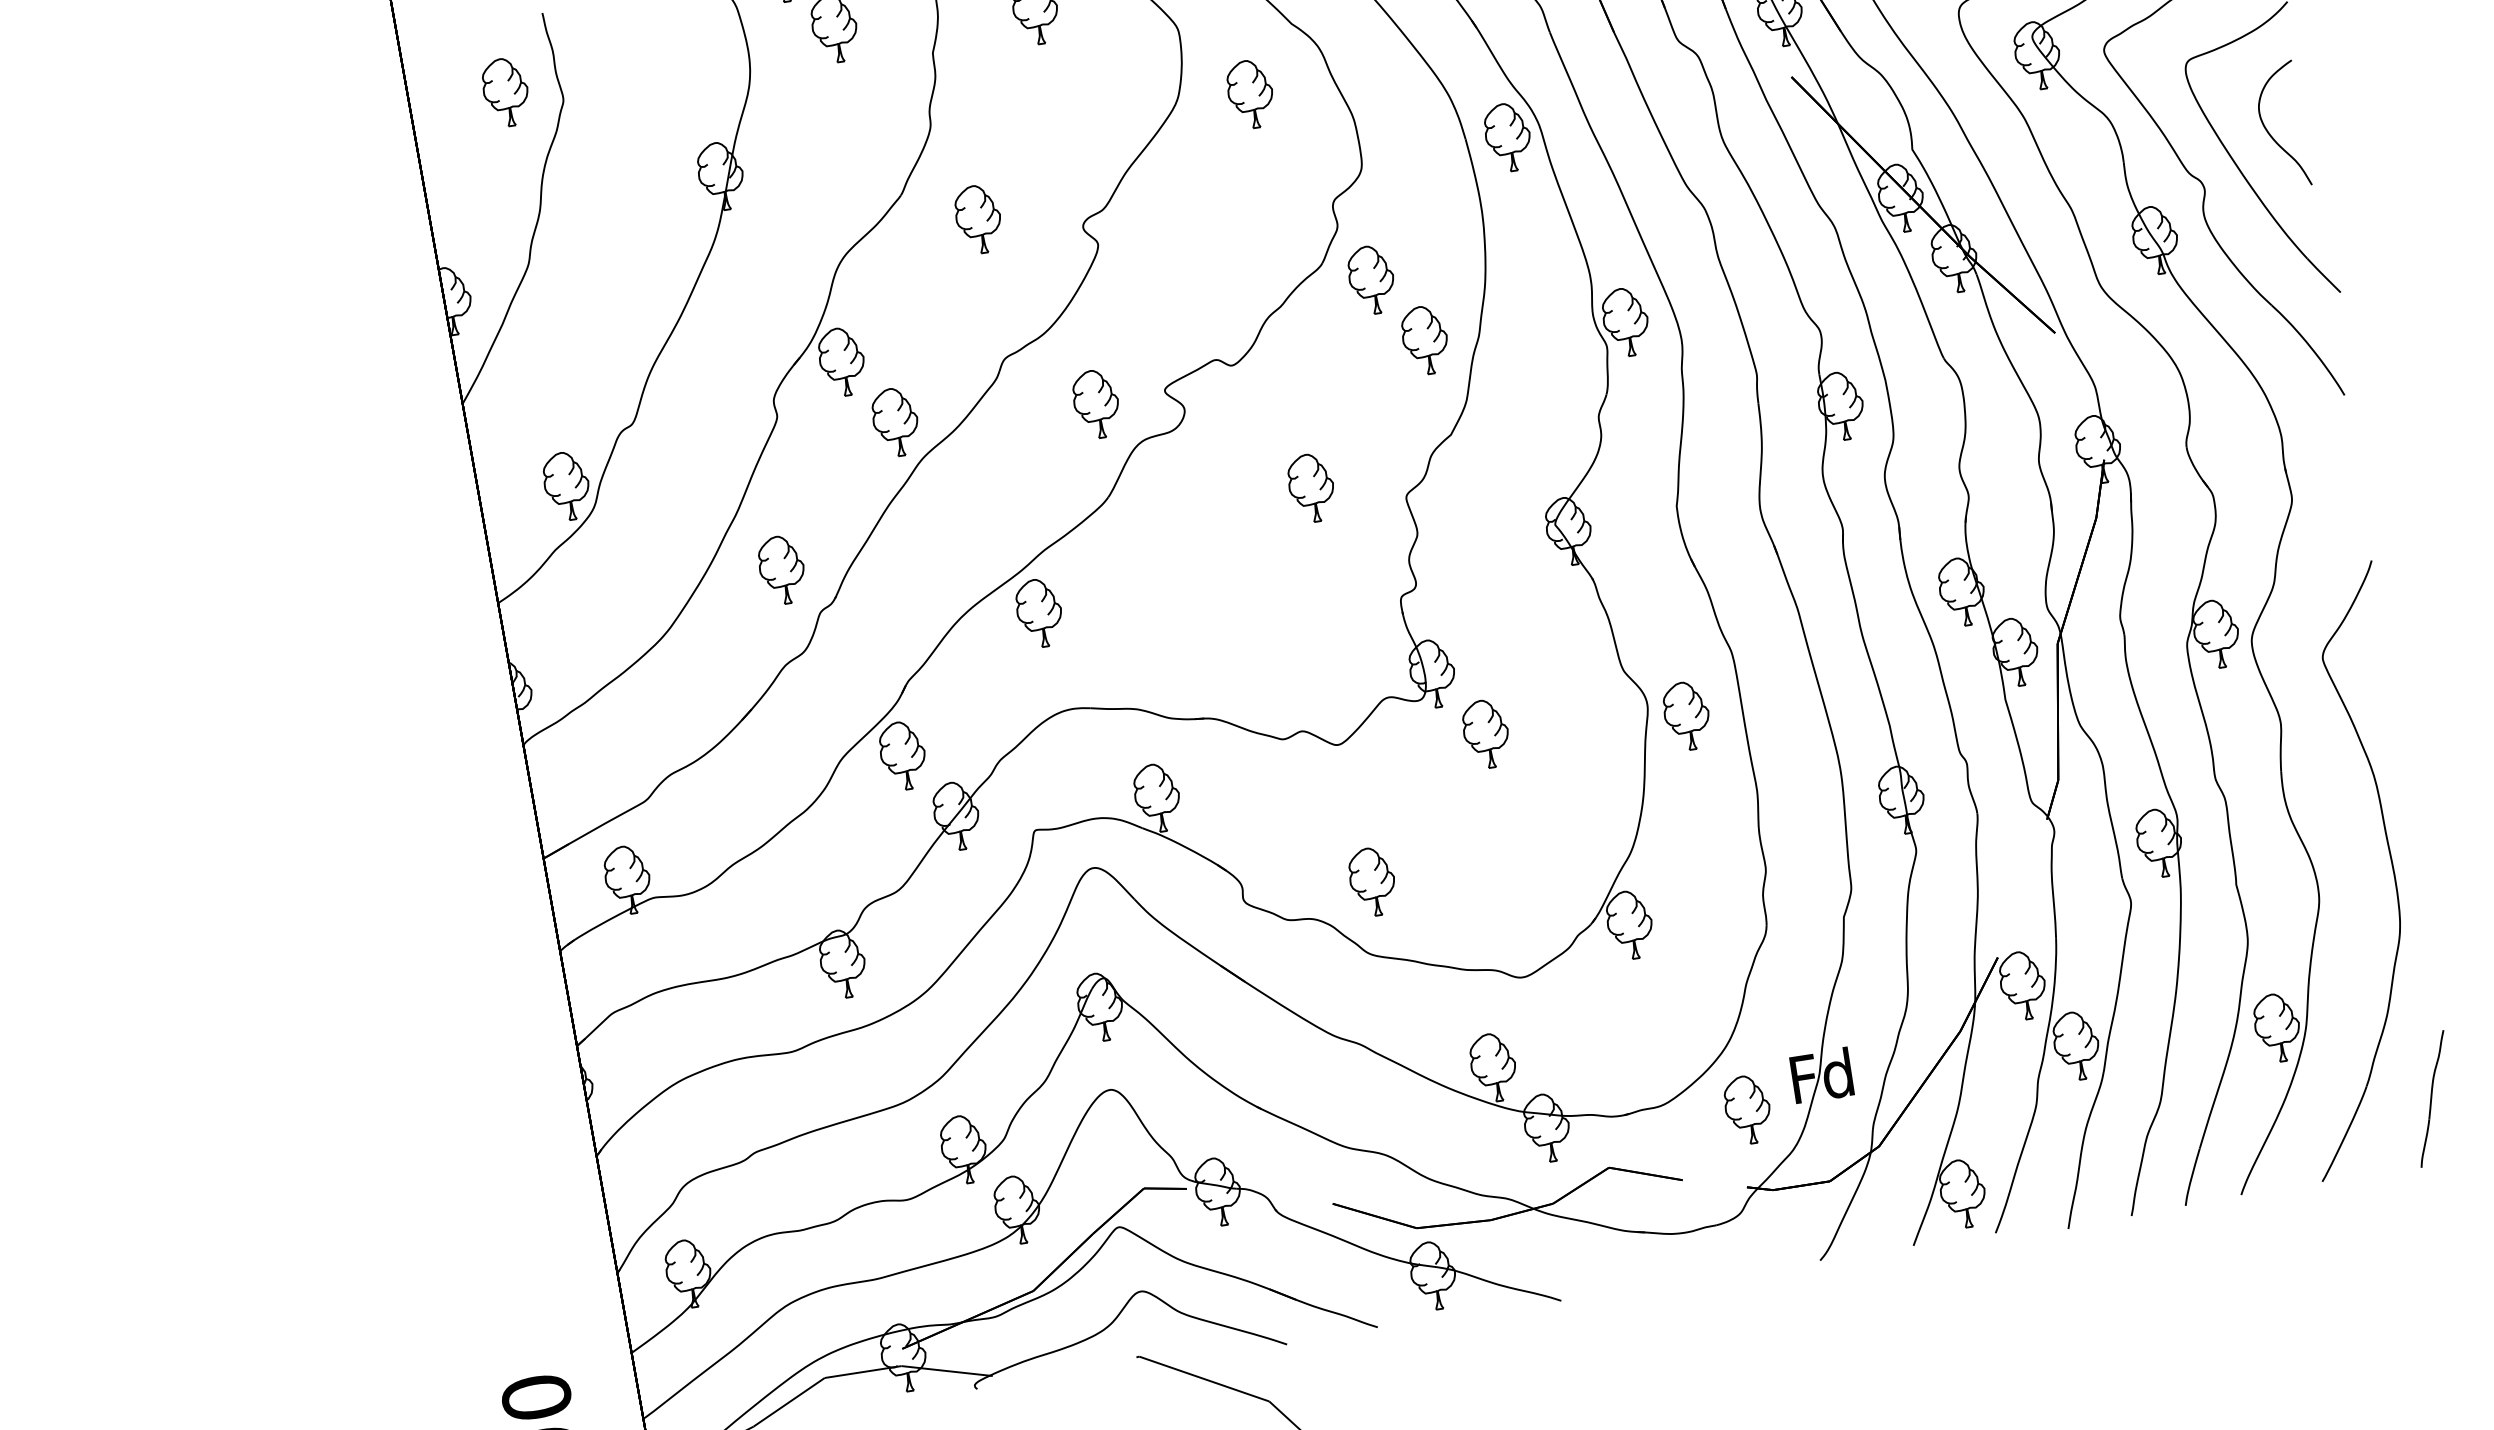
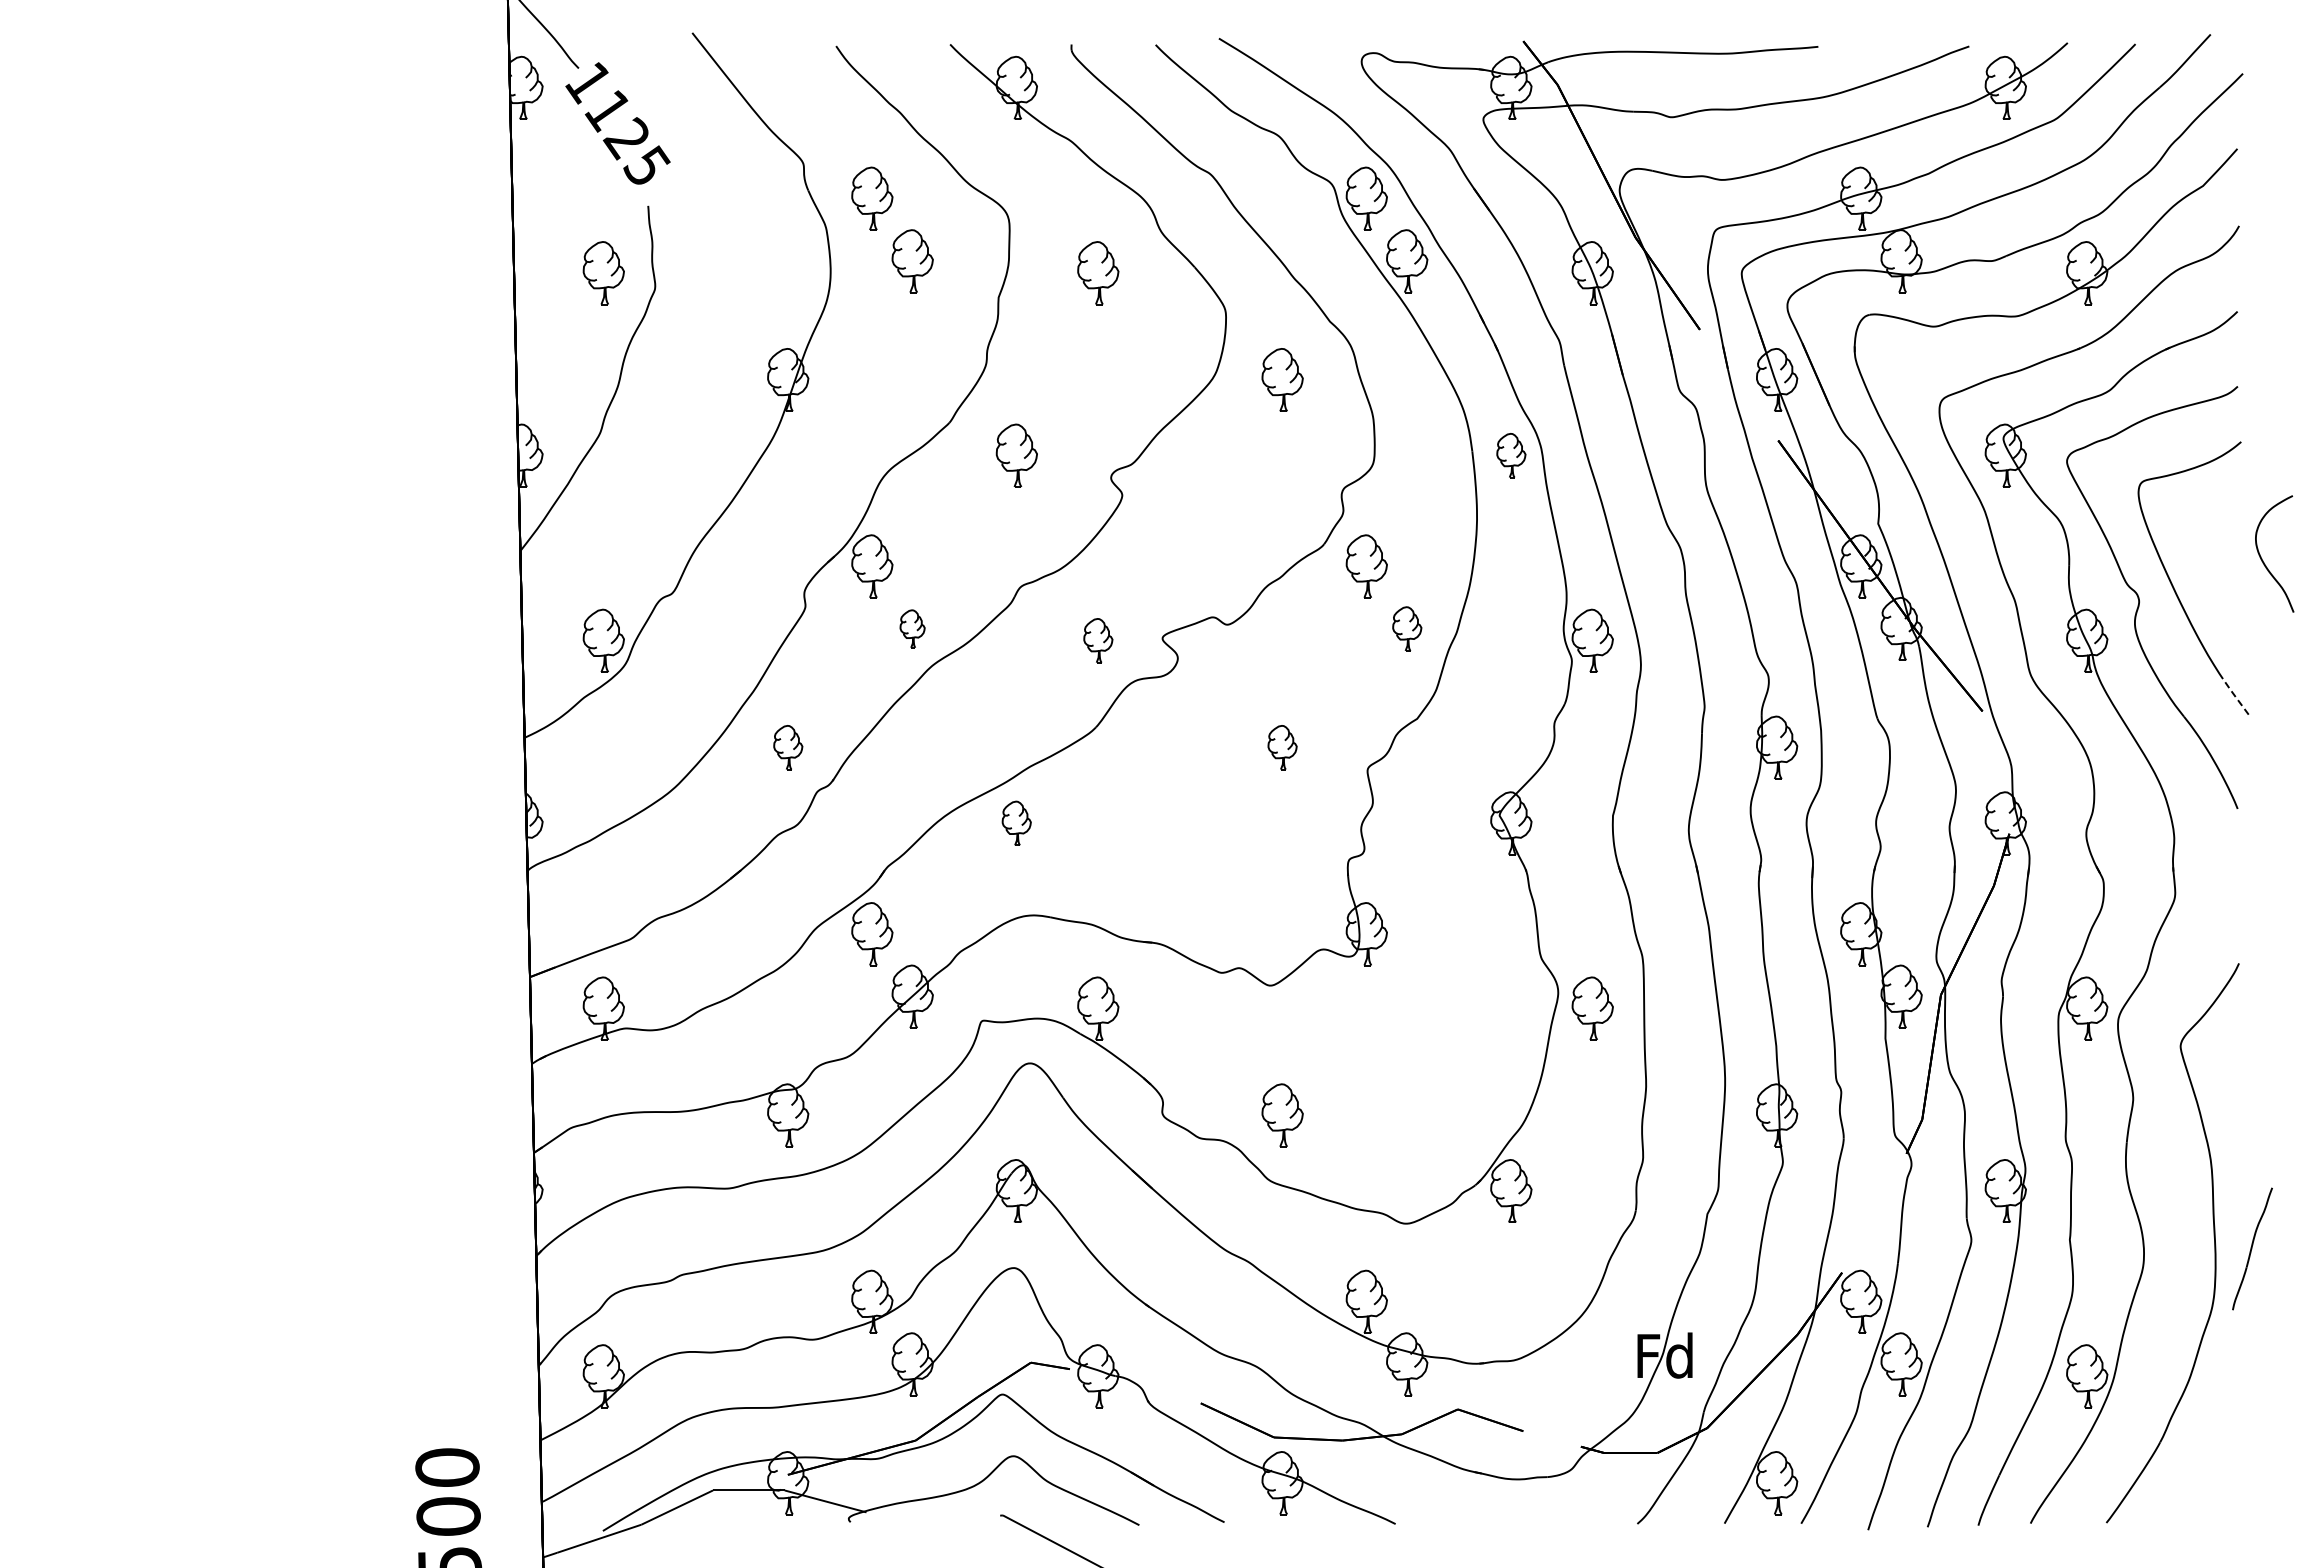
curve: (2269, 132) -> (2262, 558), moved
part: (1508, 137) -> (1511, 455), size x0.7
line: (2323, 275) -> (2235, 696), solid -> dashed
part: (1425, 339) -> (1407, 628), size x0.7
part: (1096, 403) -> (1098, 640), size x0.7
part: (895, 421) -> (912, 628), size x0.6
part: (1311, 487) -> (1282, 747), size x0.7
part: (782, 569) -> (788, 747), size x0.7
part: (1039, 613) -> (1016, 823), size x0.7
part: (1486, 733) -> (1407, 996), removed
part: (2432, 1098) -> (2252, 1248), moved
part: (1747, 1110) -> (1592, 1376), removed

